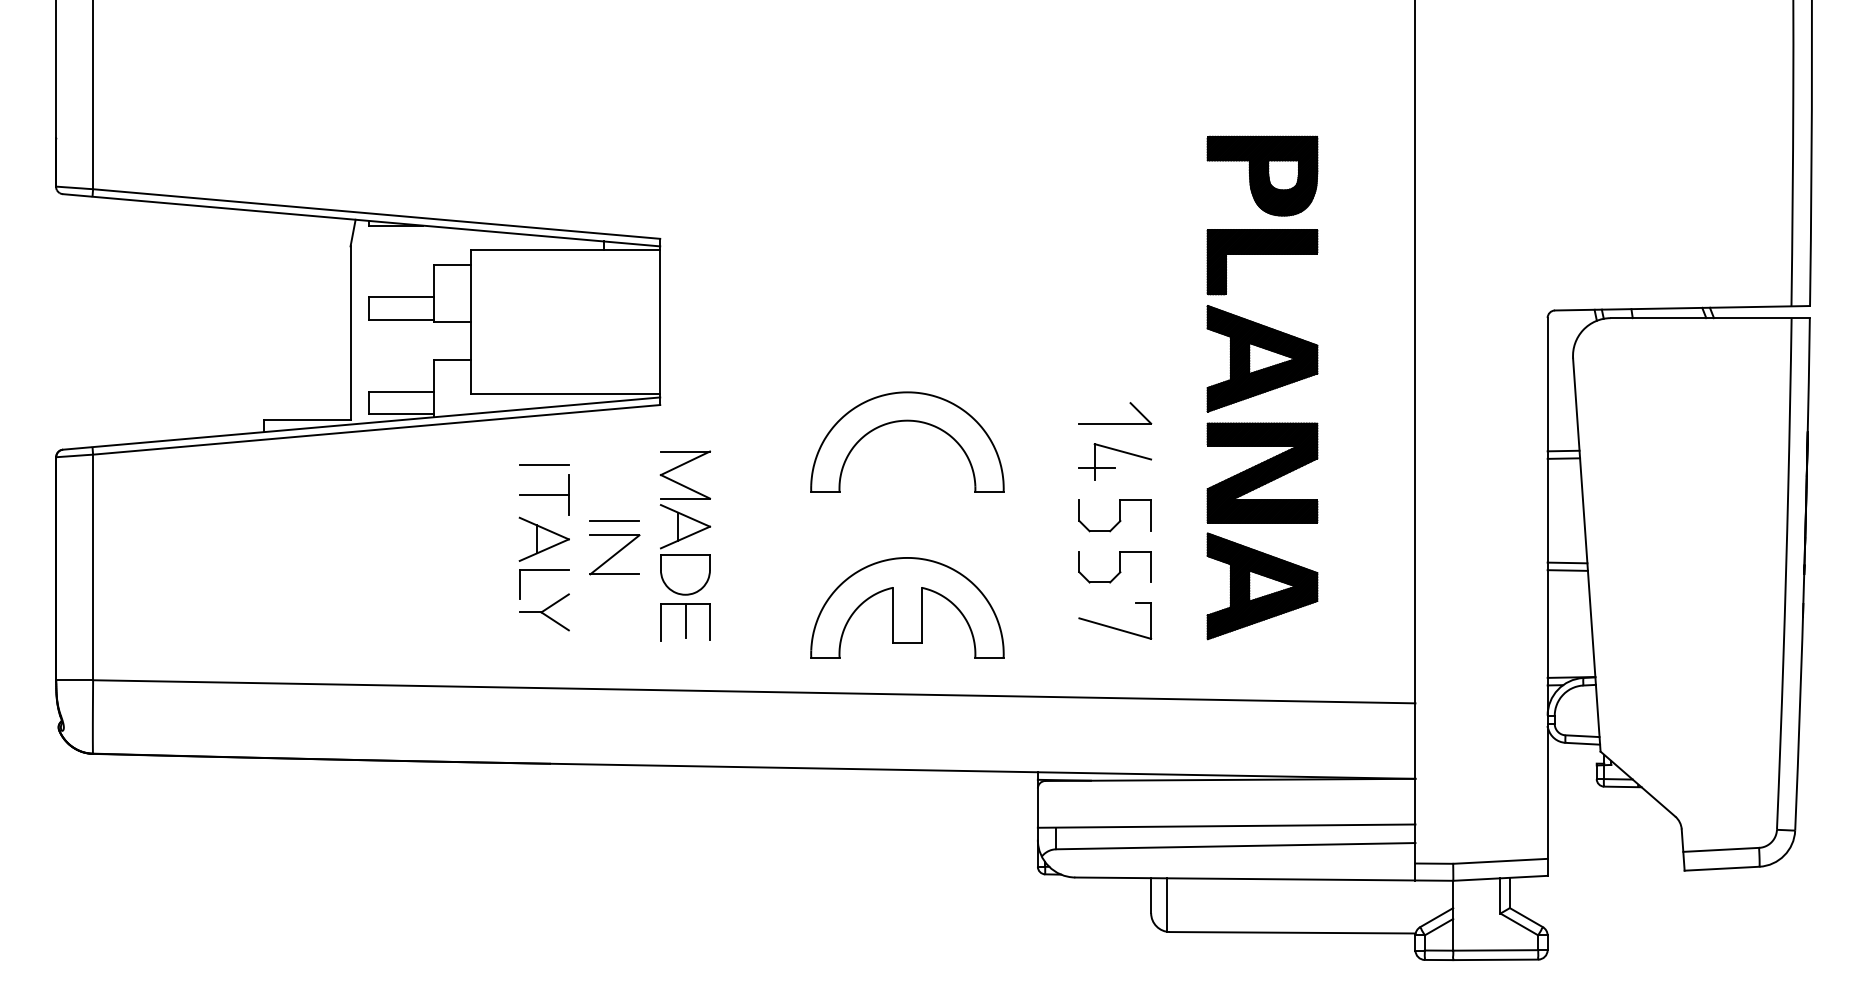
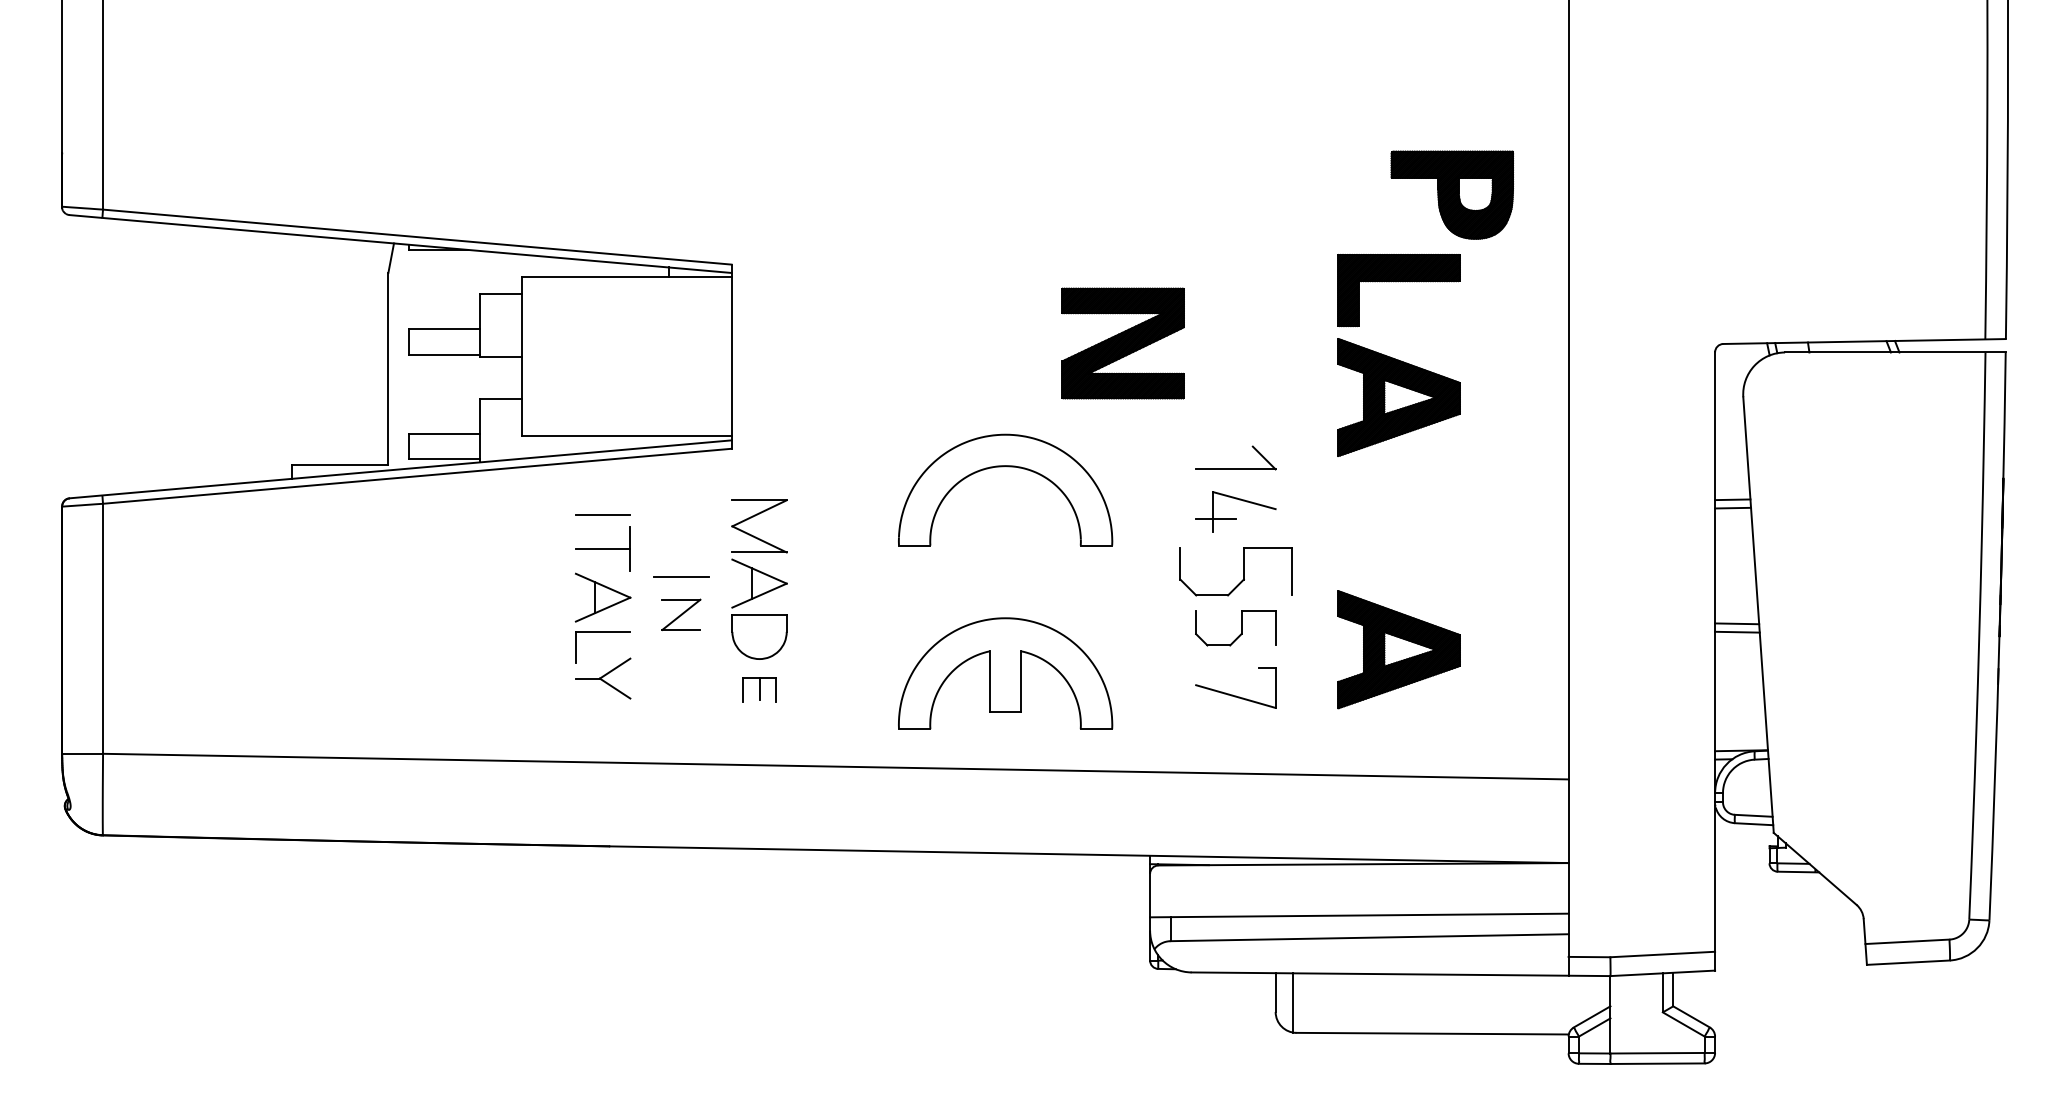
part: (1262, 175) -> (1452, 194), moved
part: (1262, 472) -> (1123, 342), moved
part: (1114, 515) -> (1235, 571), size x1.4
part: (614, 554) -> (680, 614), size x0.7
part: (685, 622) -> (759, 689), size x0.6

